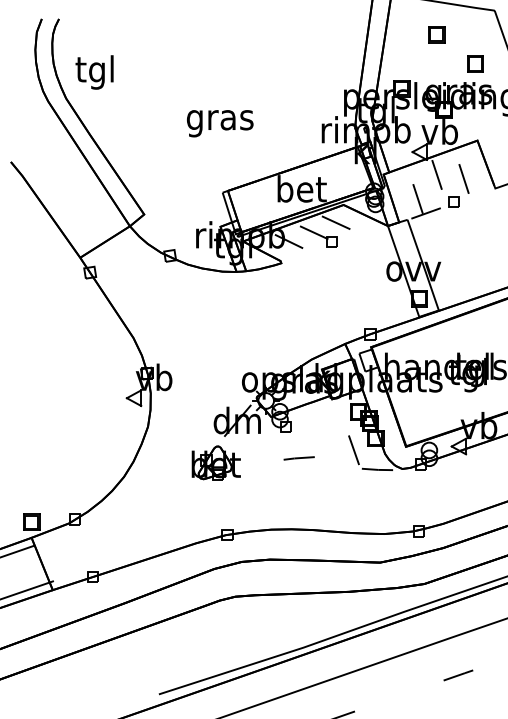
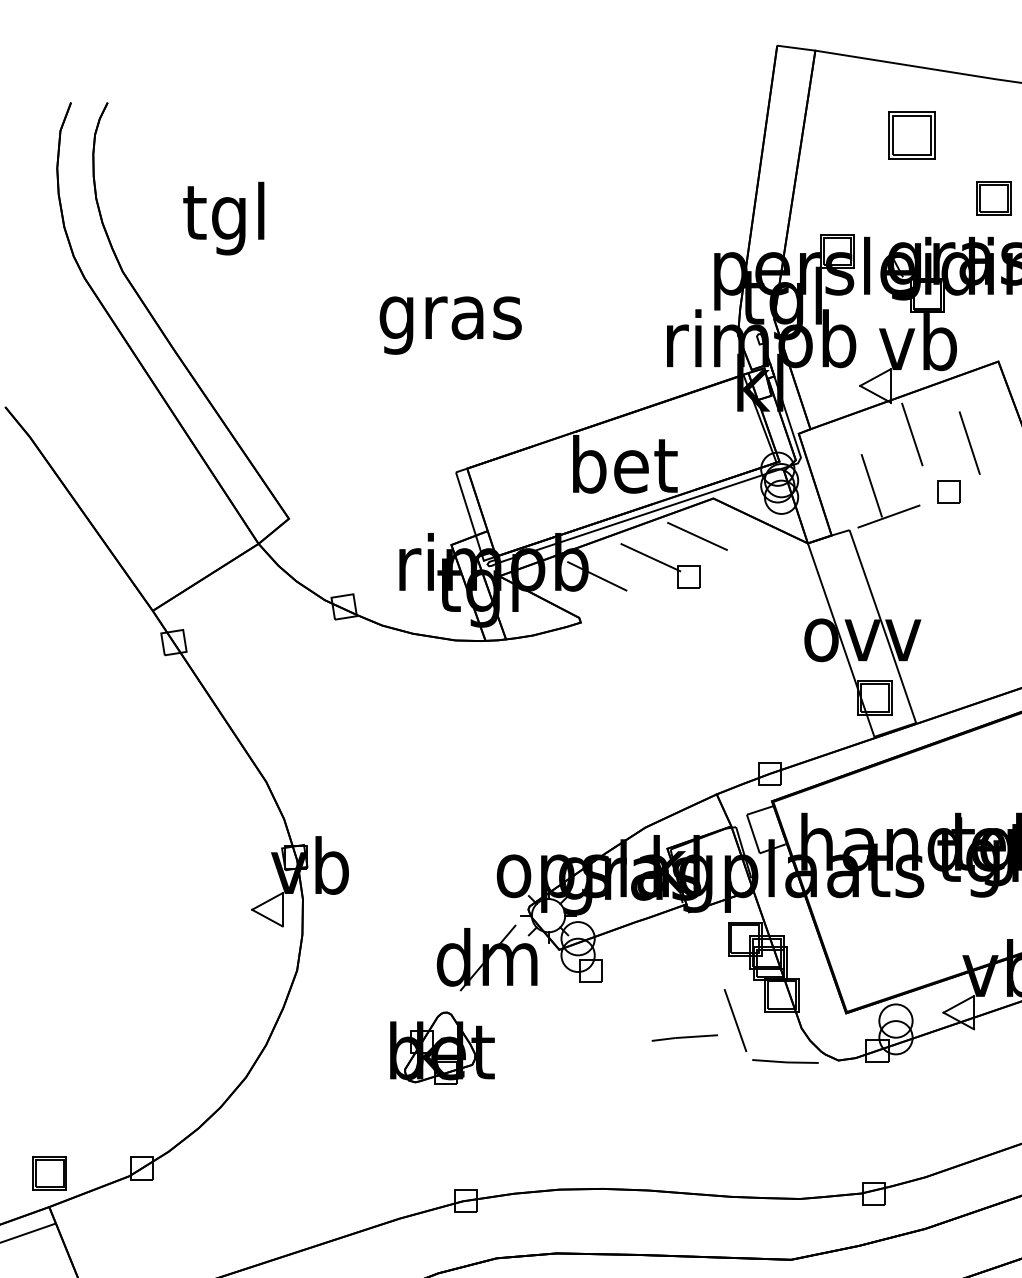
part: (436, 34) -> (911, 135), size x1.4
text: (94, 72) -> (223, 218), moved
line: (298, 458) -> (683, 1038), moved

